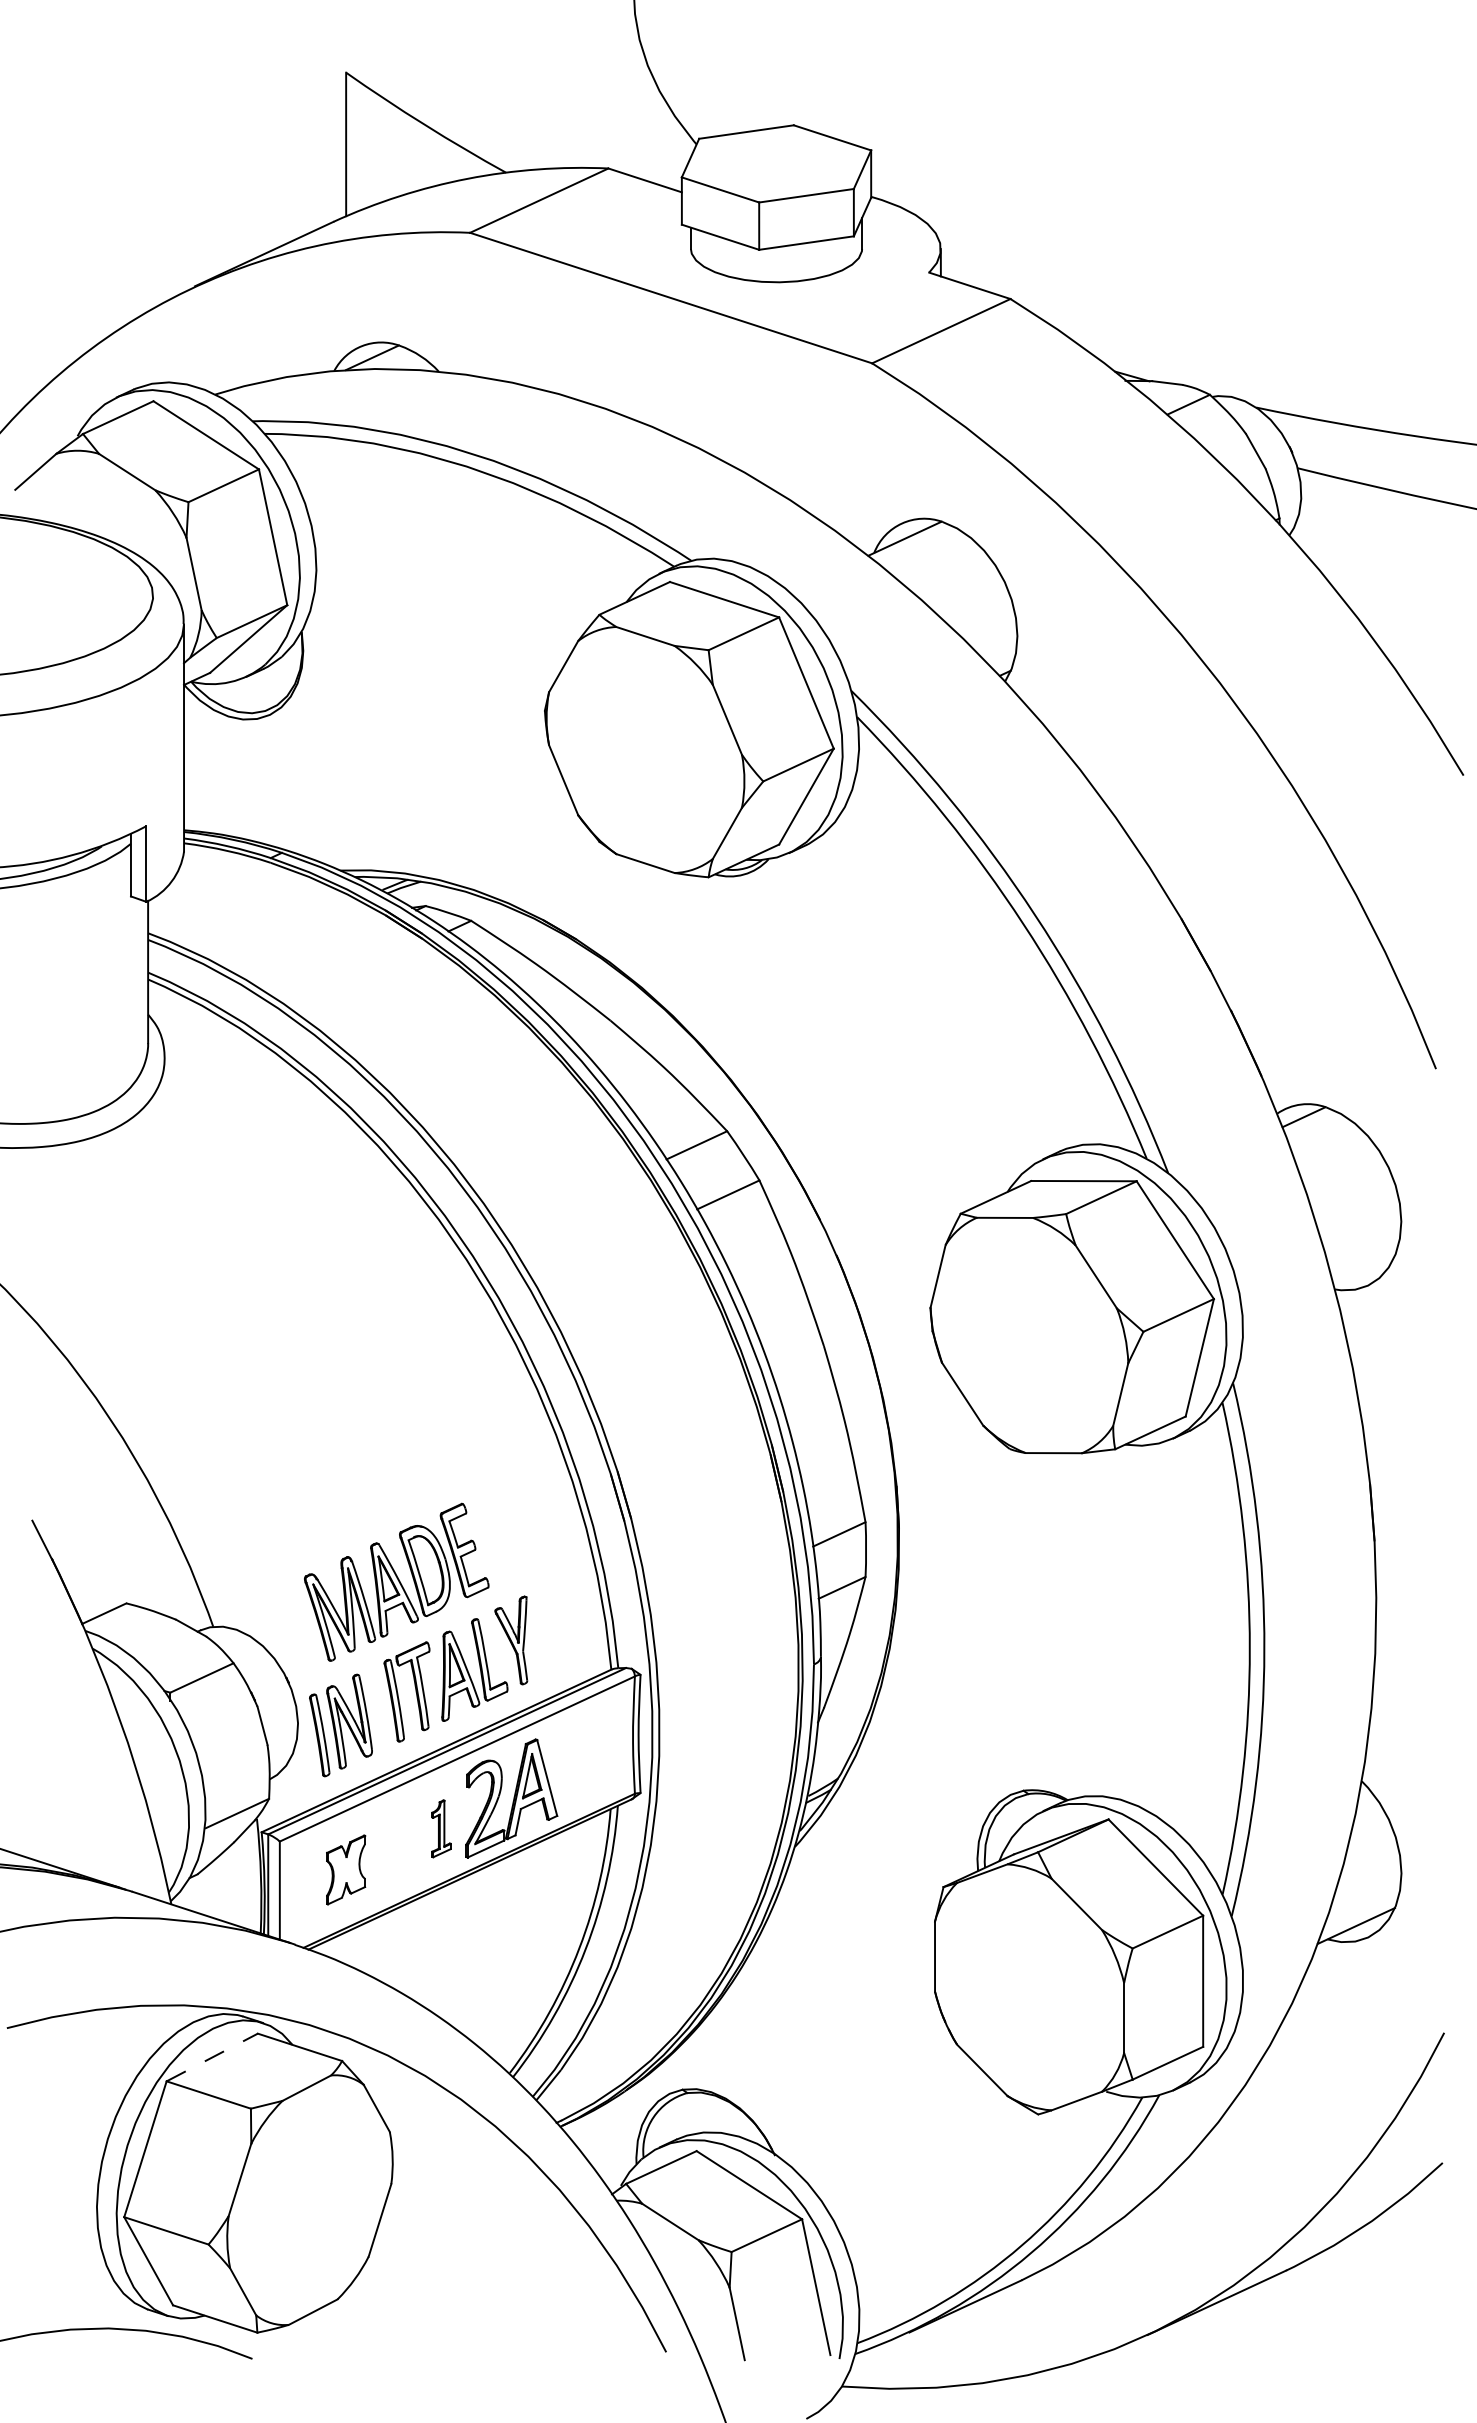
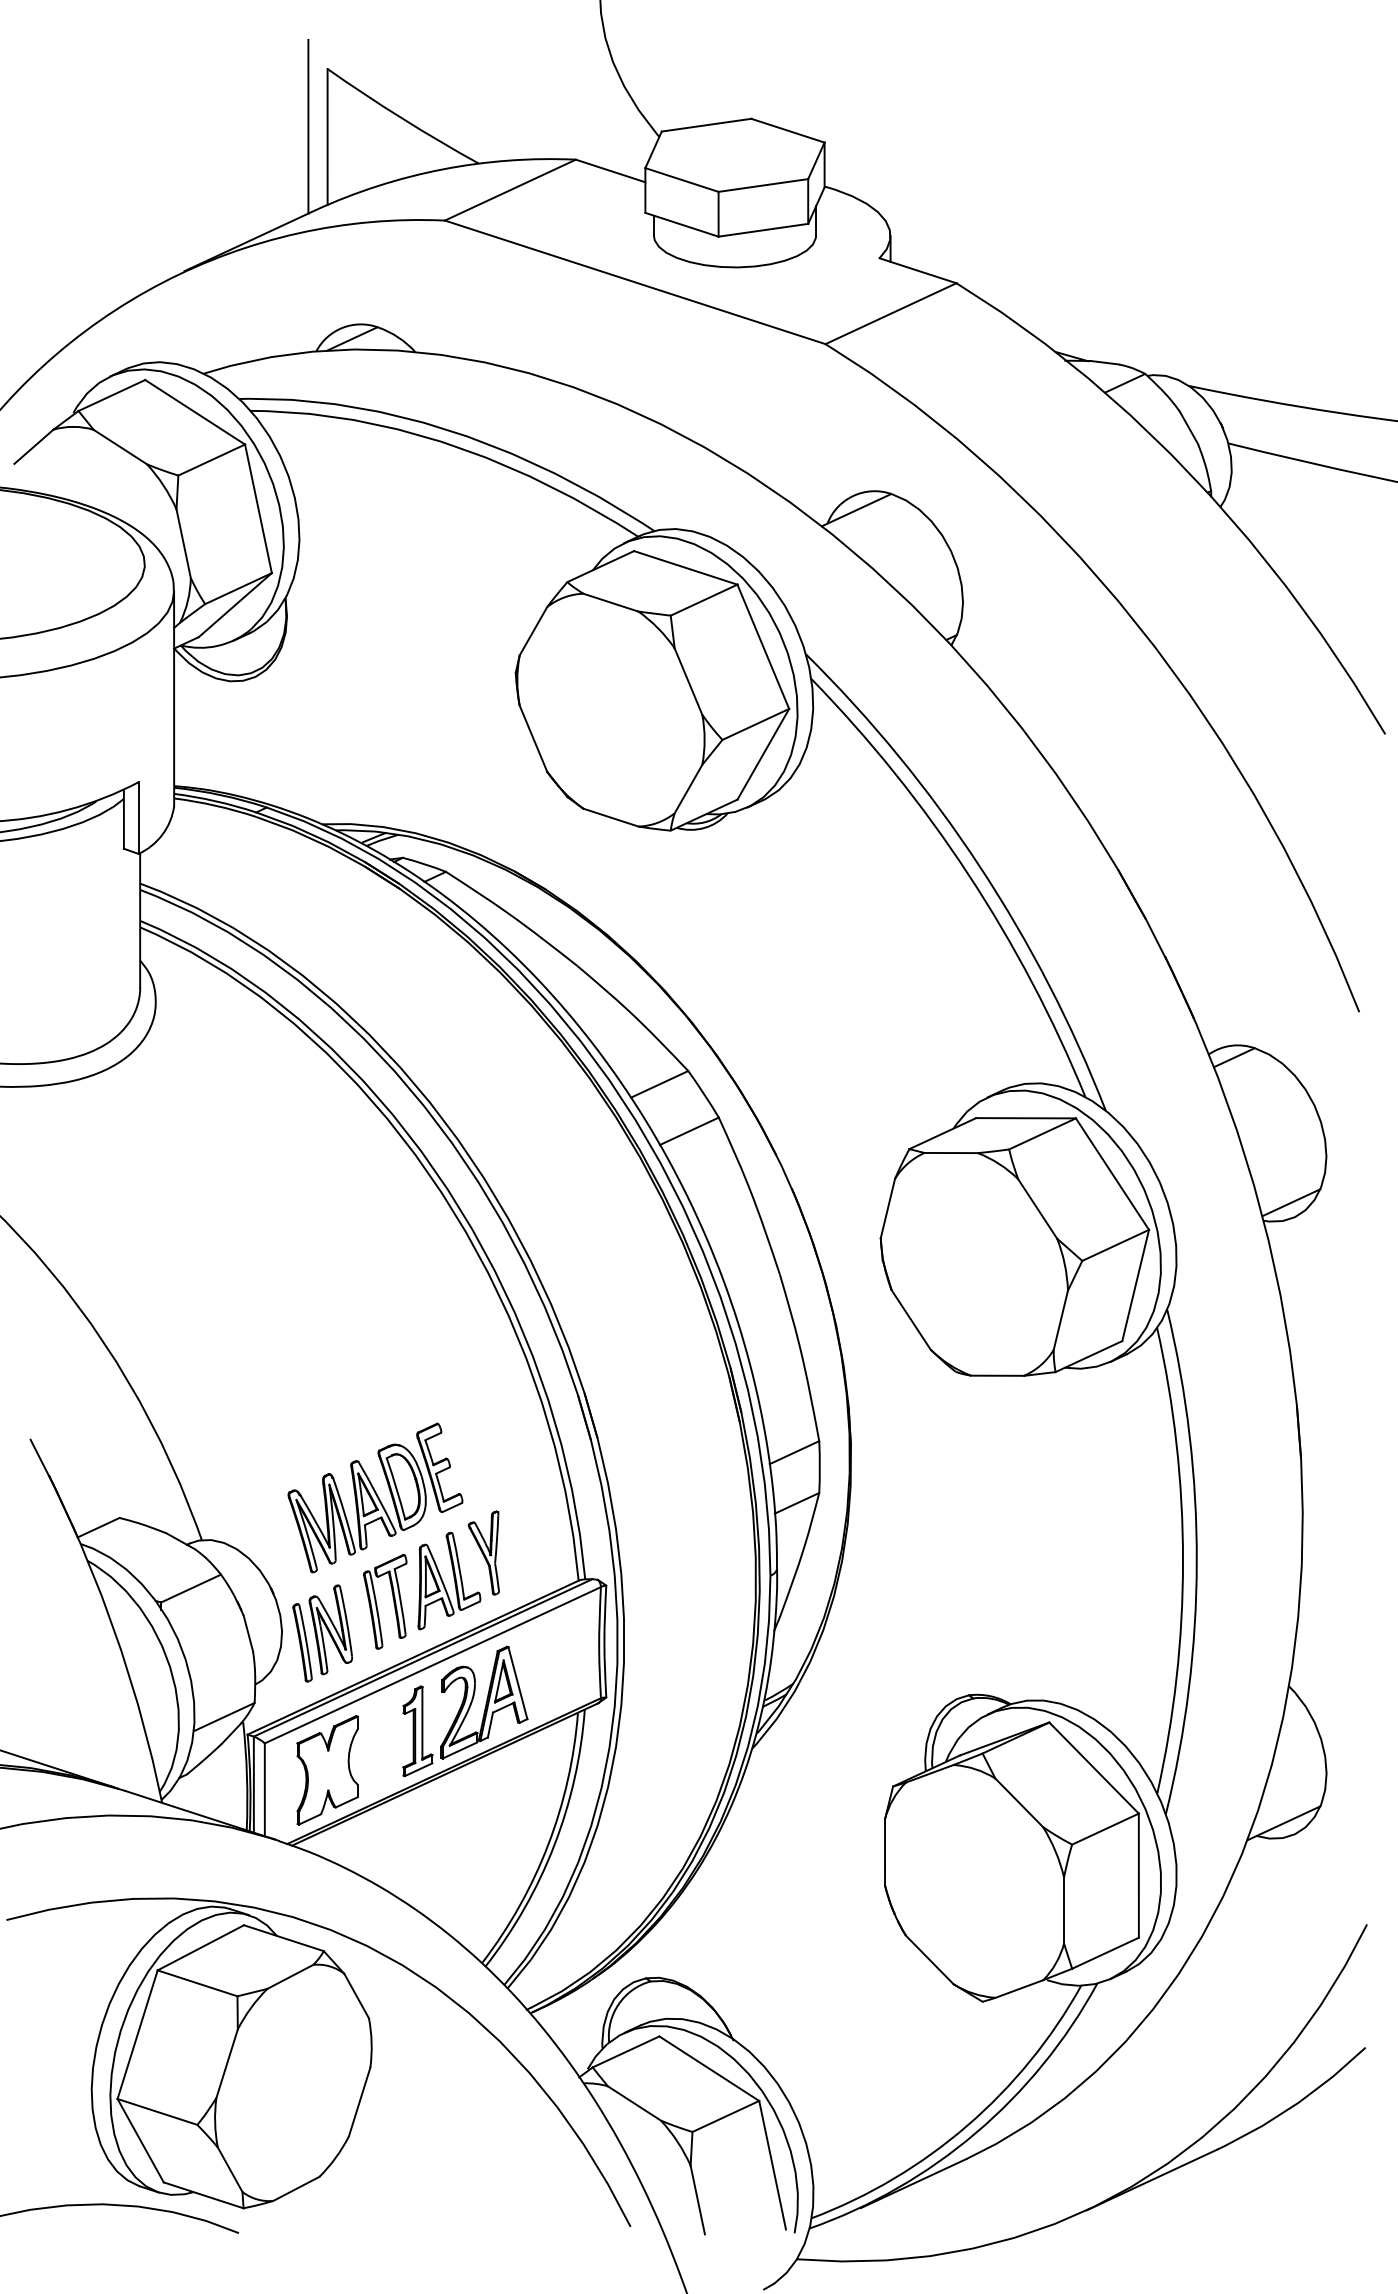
line: (325, 133) -> (308, 126), added
line: (1363, 1270) -> (1290, 1202), added
part: (441, 1828) -> (417, 1731), size x1.67
part: (345, 1869) -> (326, 1769), size x1.67
line: (212, 2057) -> (201, 1947), dashed -> solid

